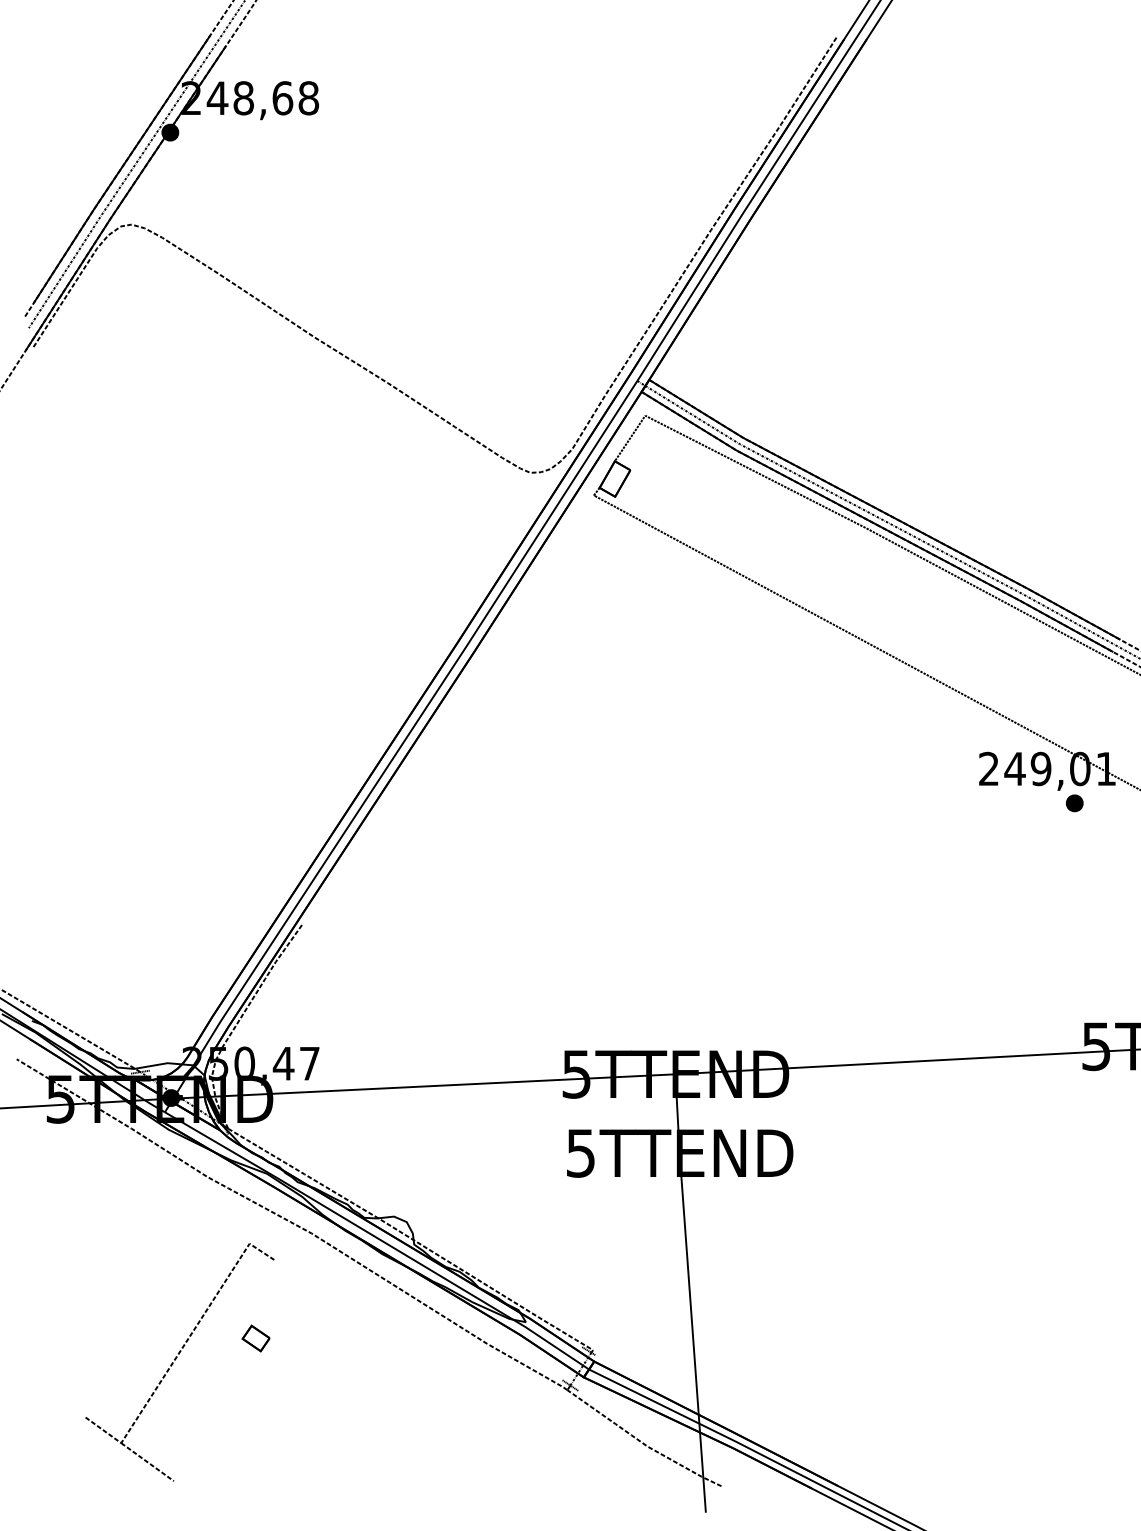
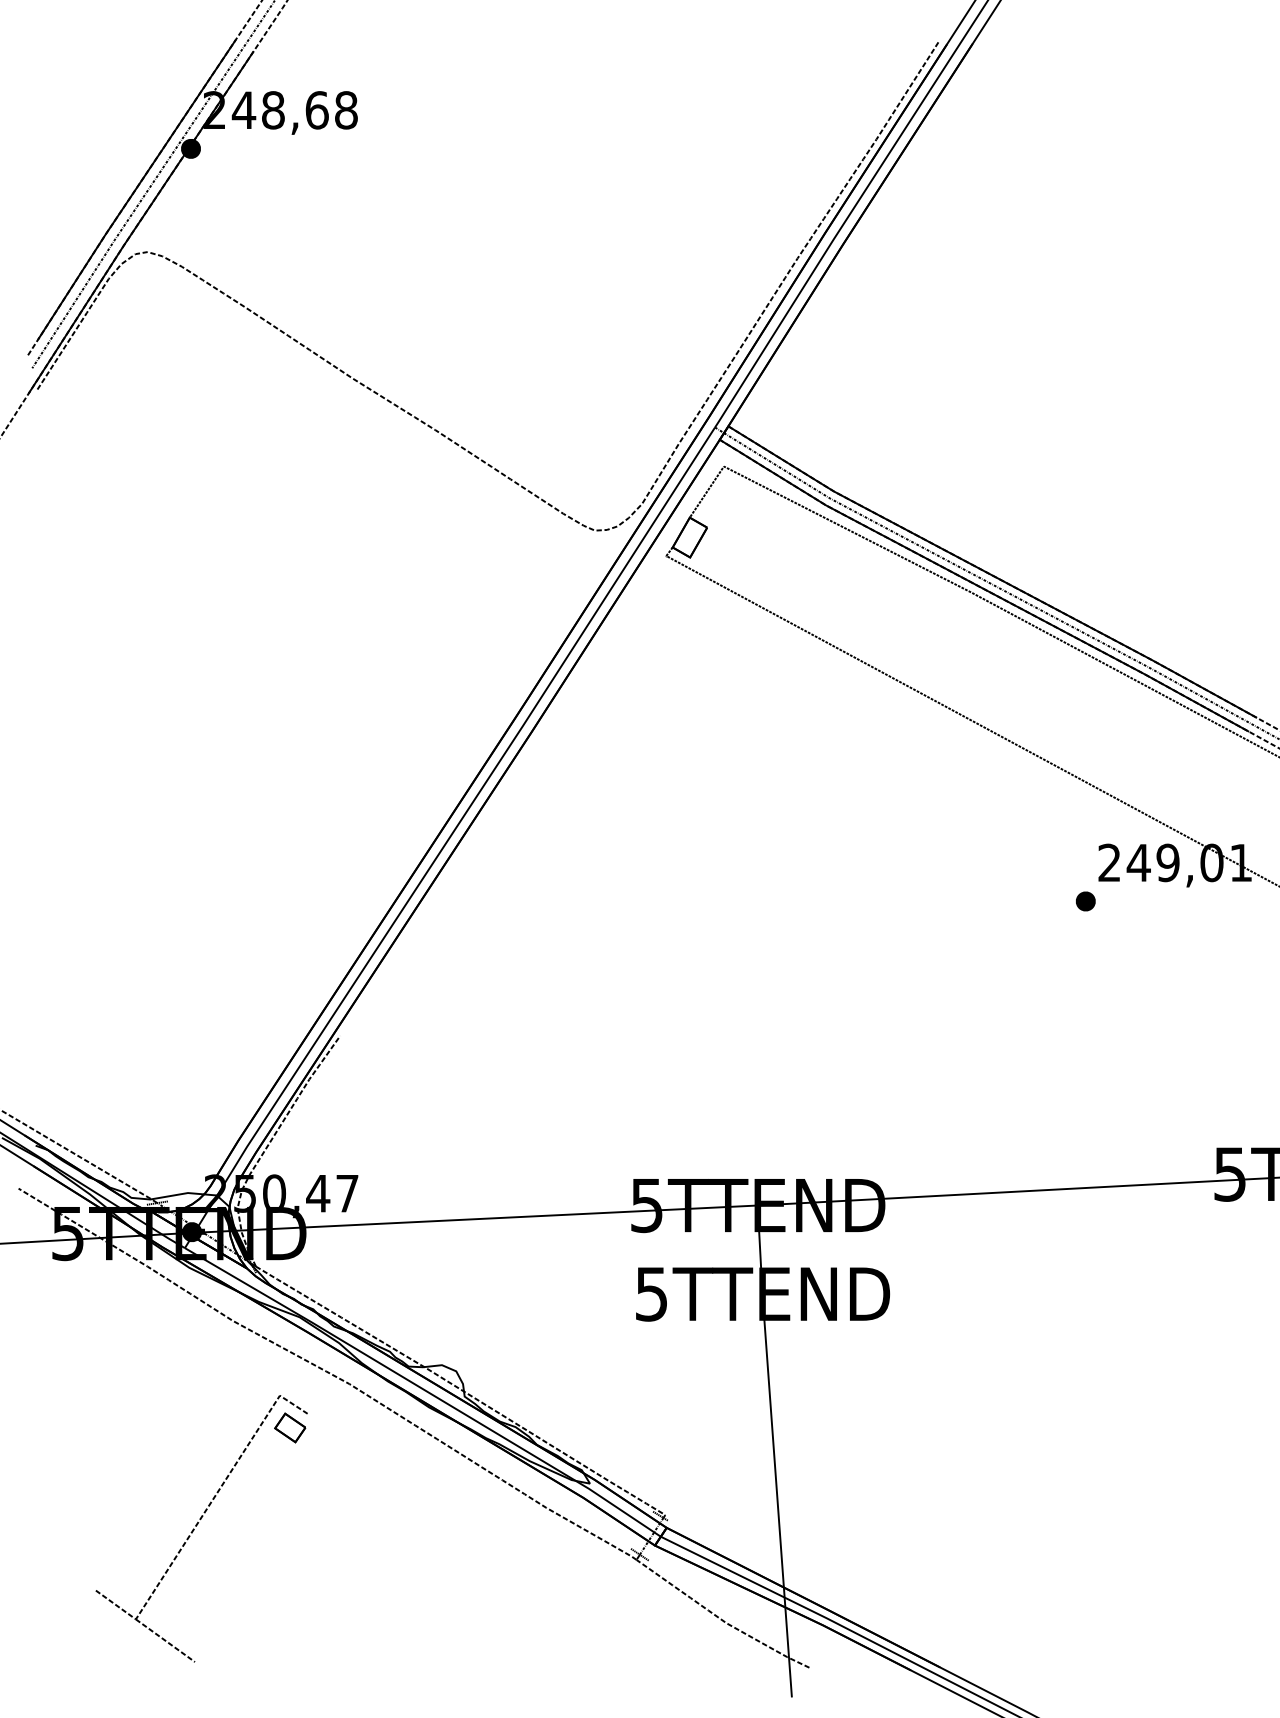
part: (1074, 803) -> (1085, 901), moved
part: (256, 1338) -> (290, 1427), moved

